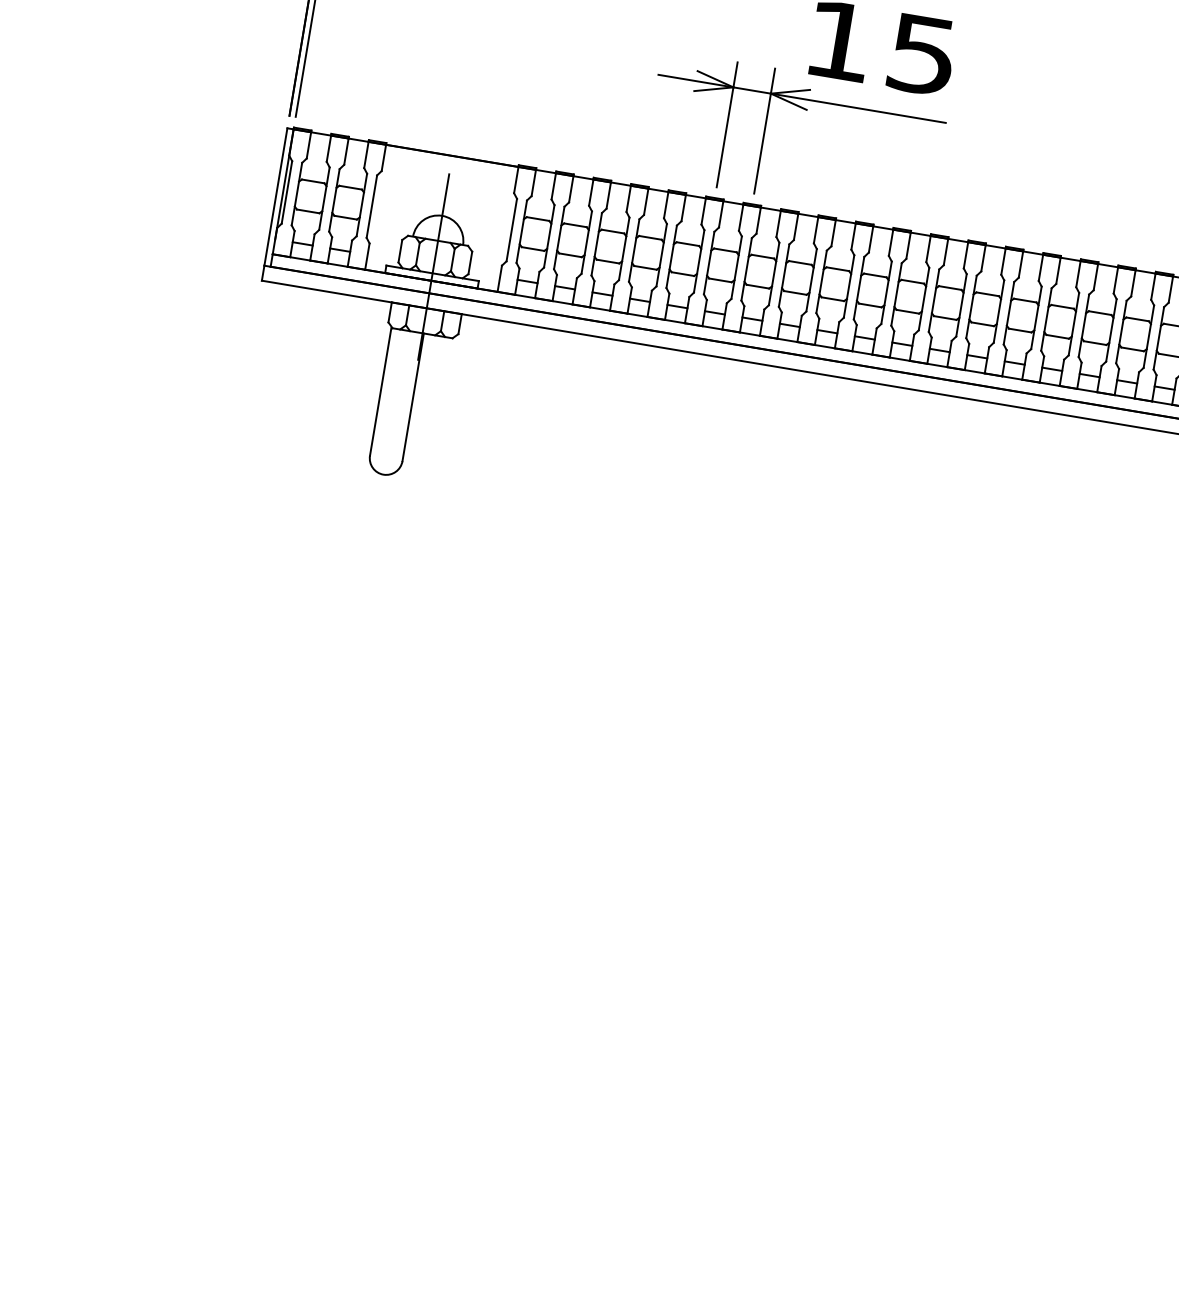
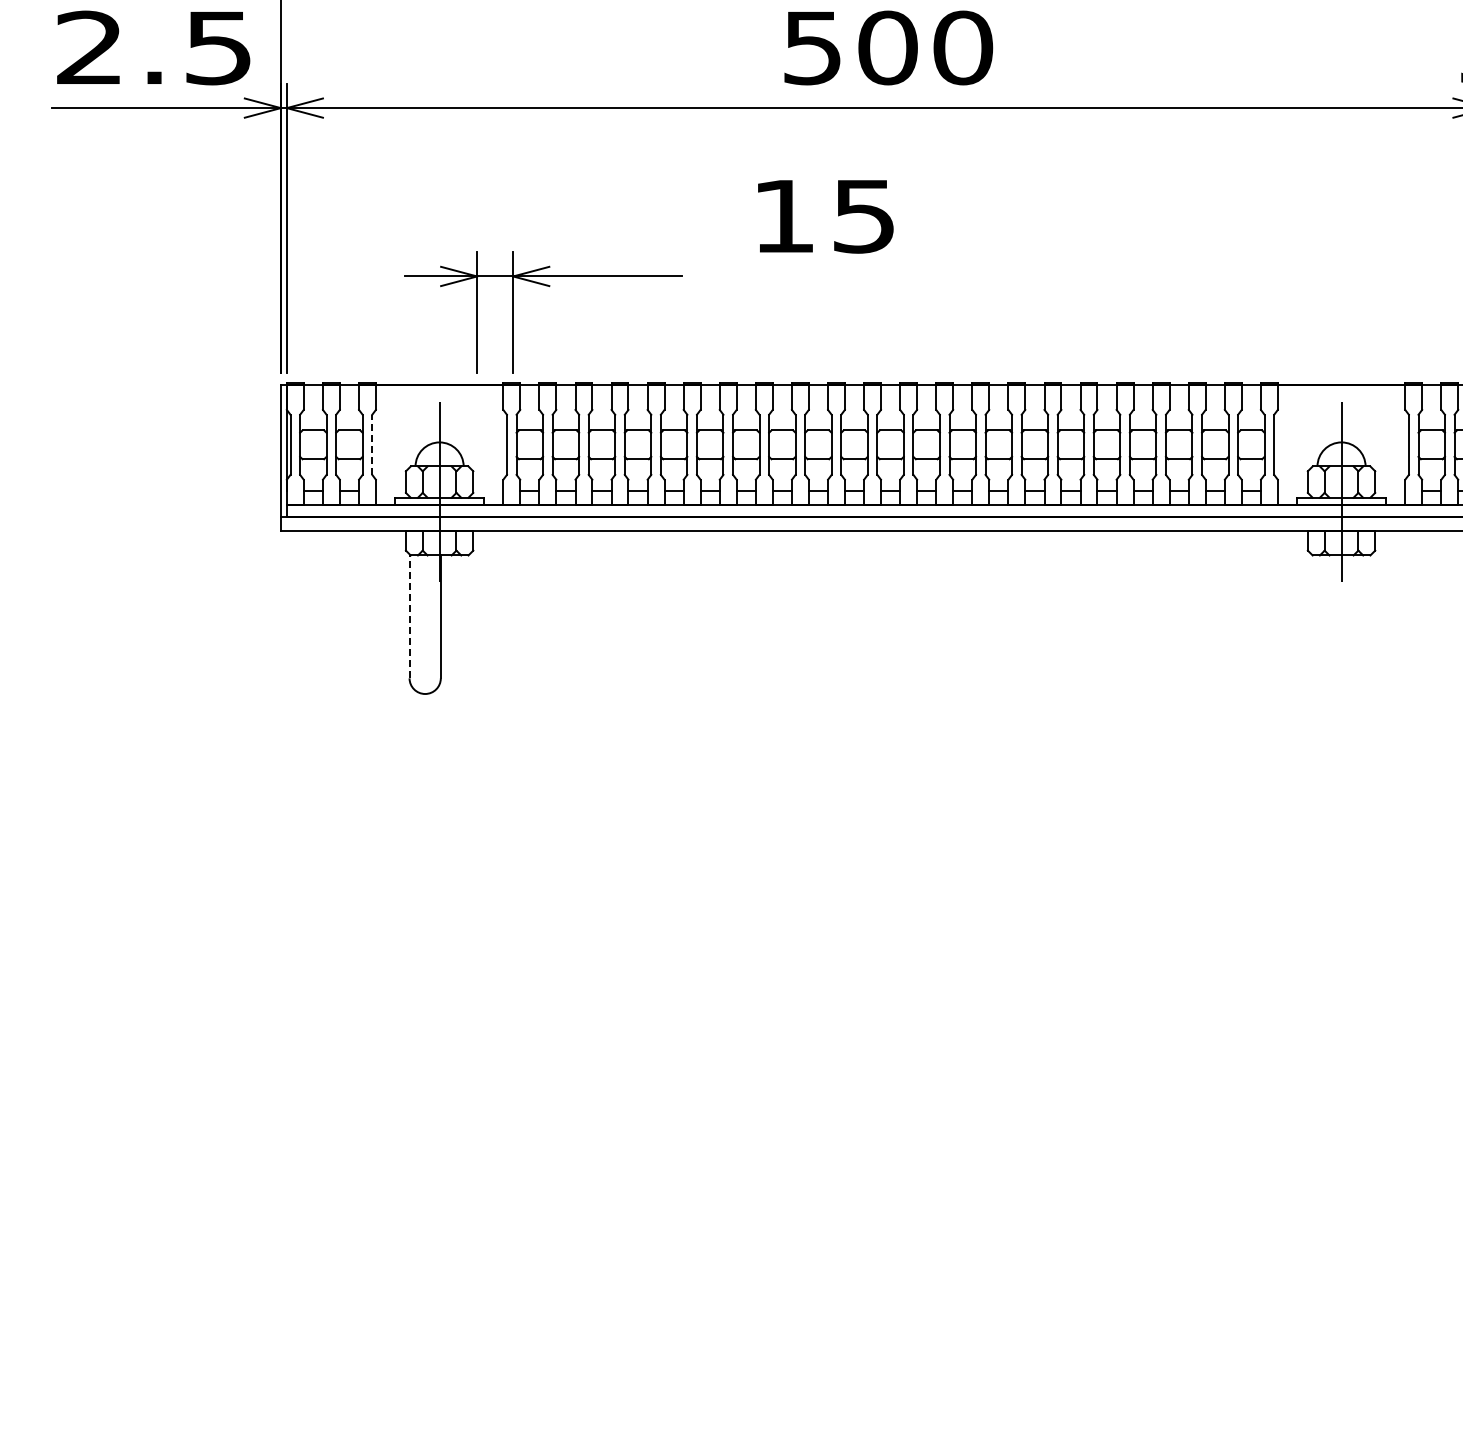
part: (806, 111) -> (549, 287), moved
line: (372, 206) -> (372, 444), solid -> dashed
line: (380, 391) -> (409, 616), solid -> dashed

